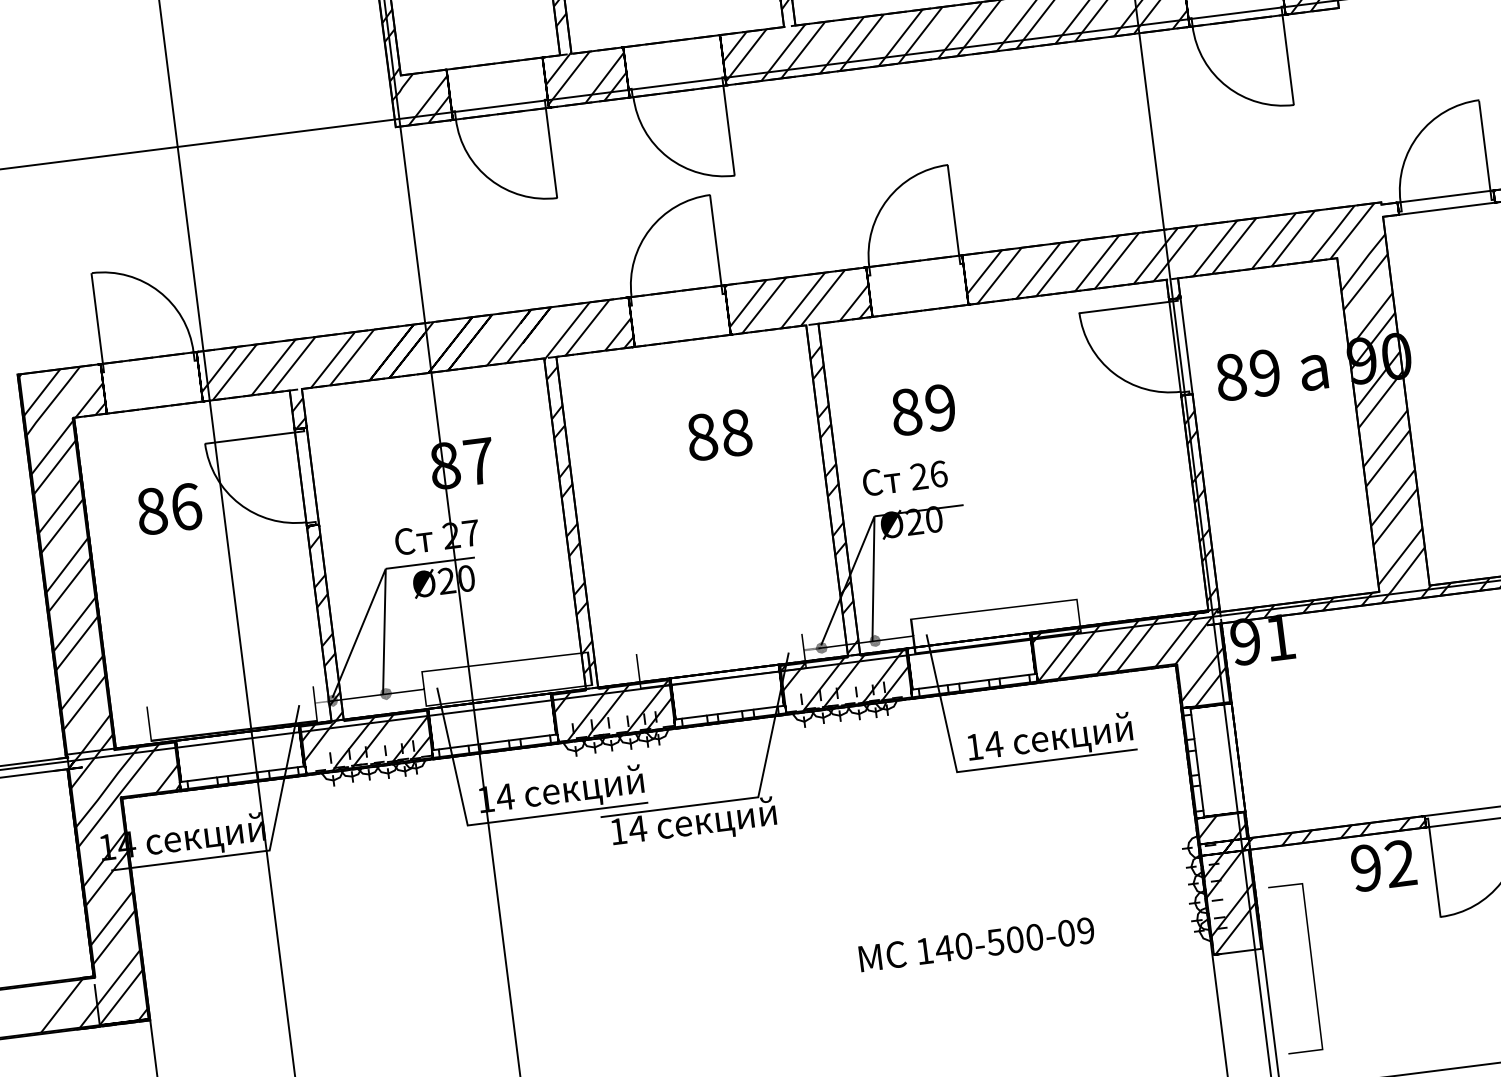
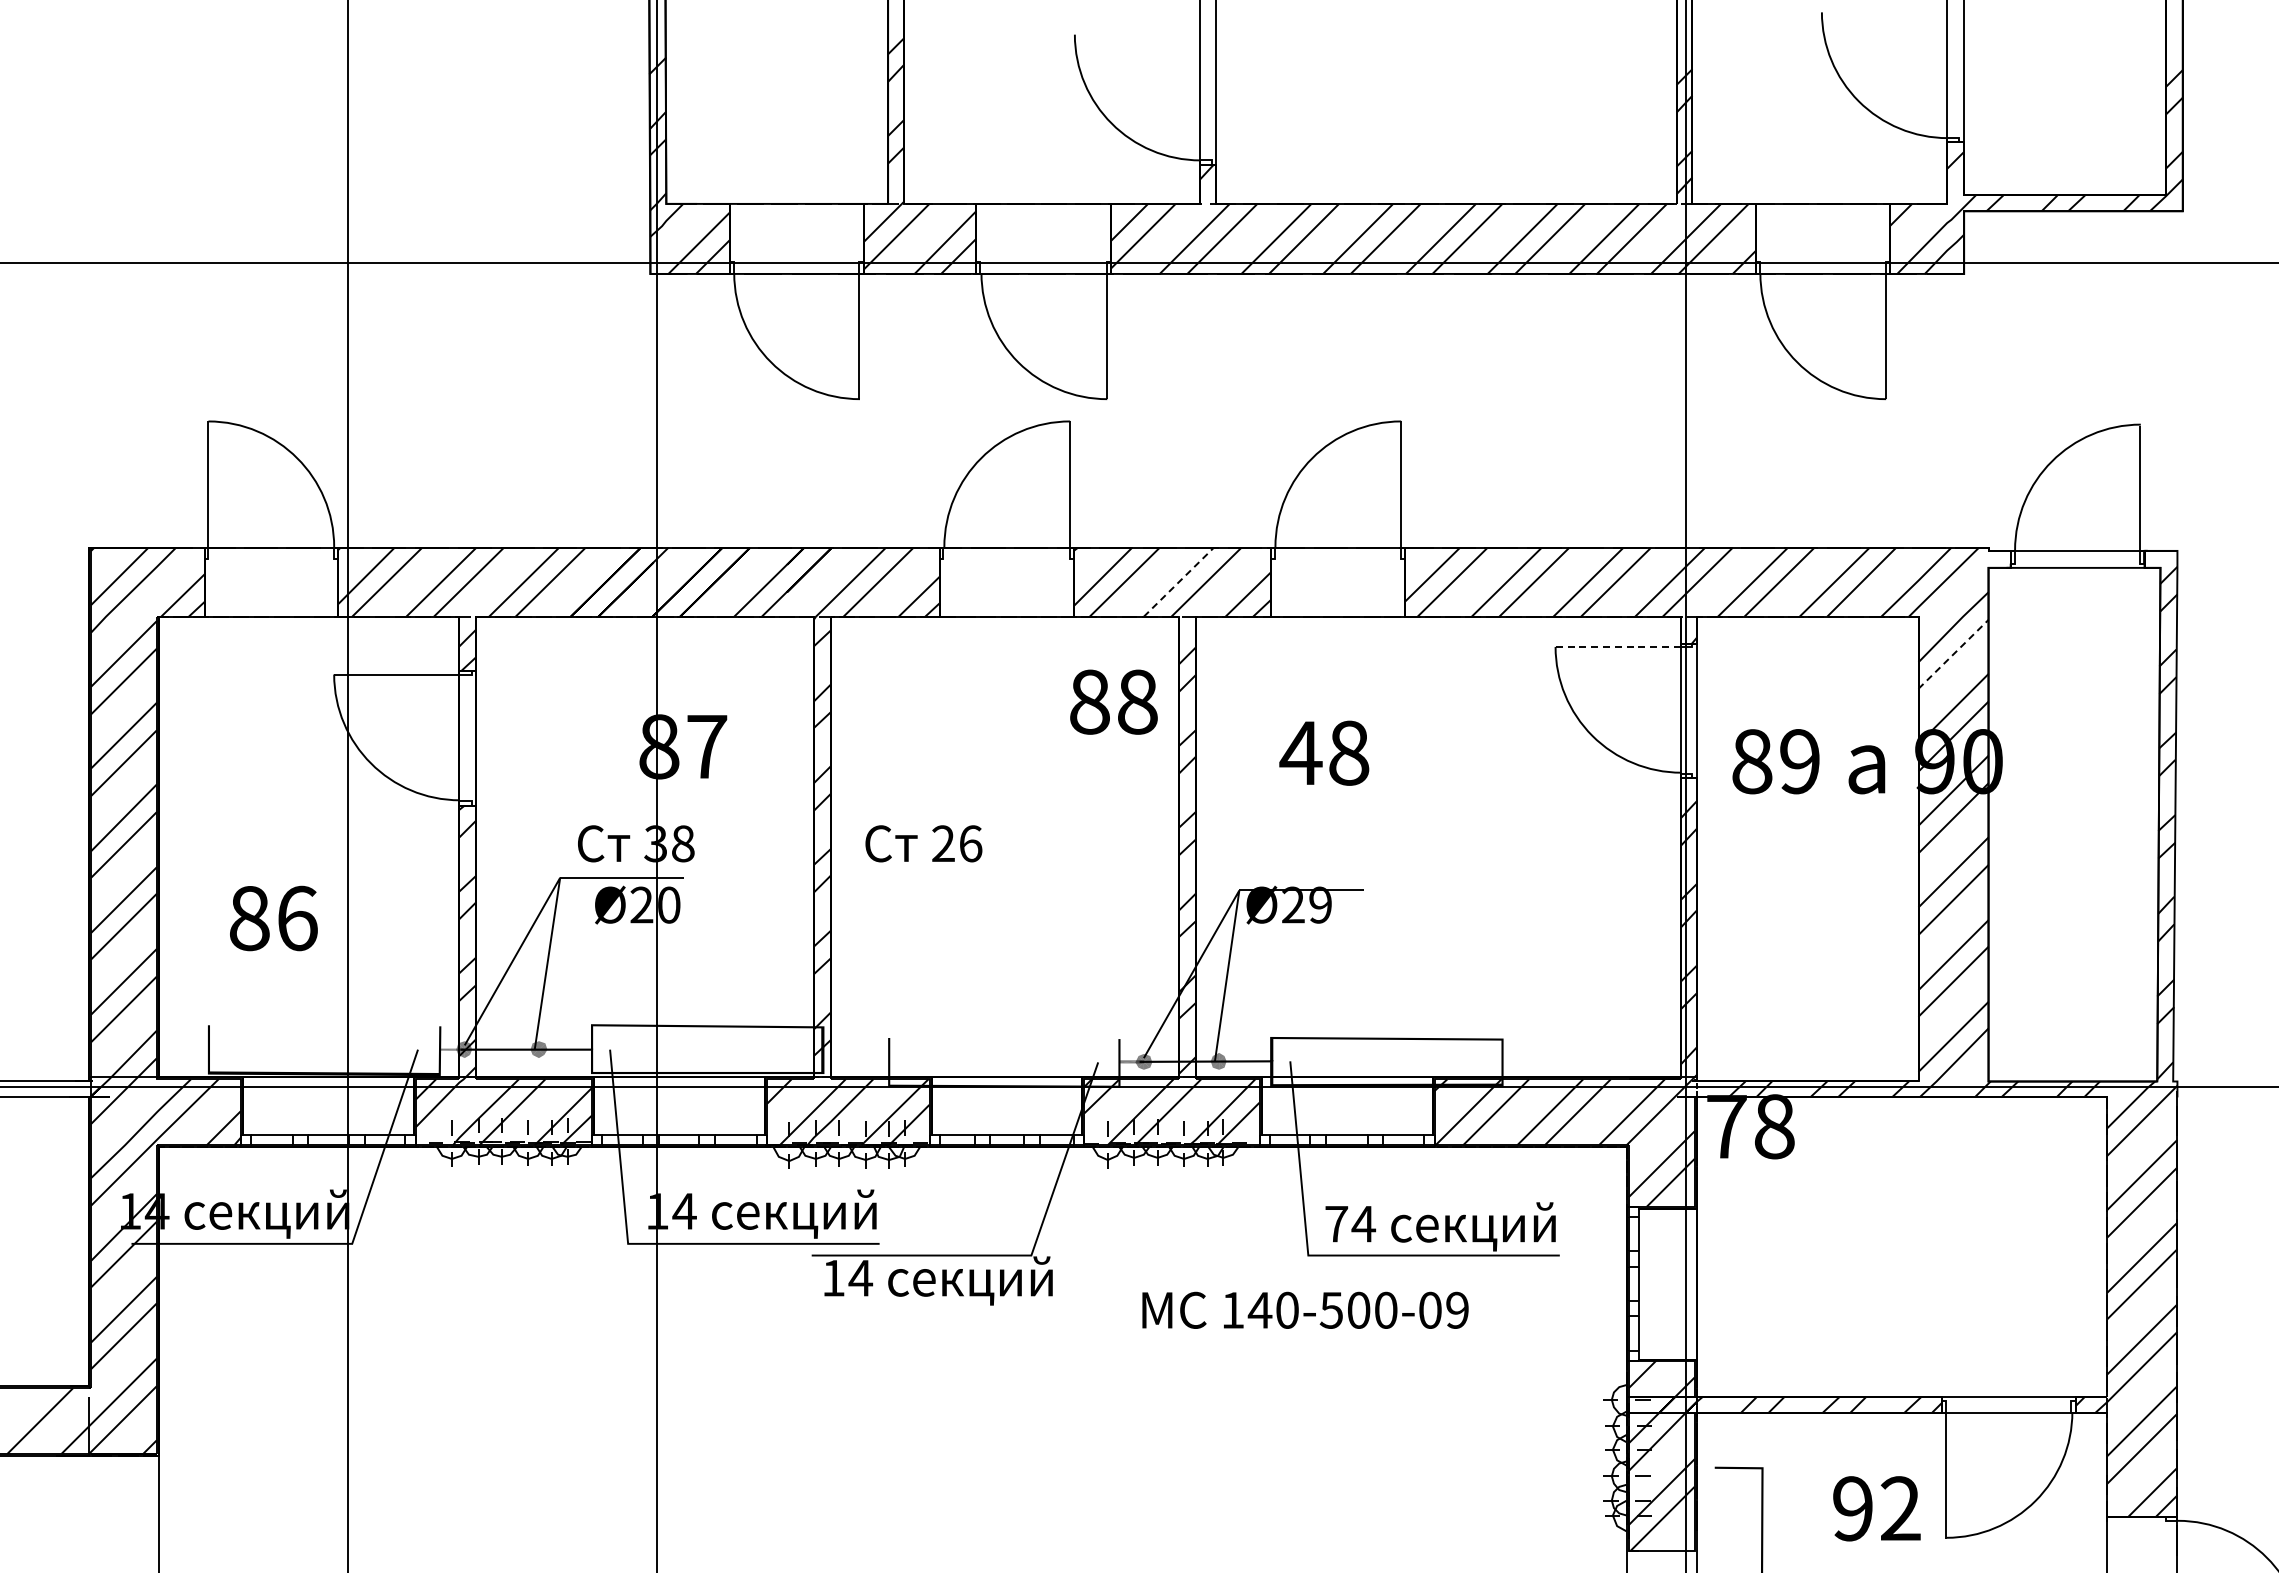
line: (1365, 282) -> (1953, 654), solid -> dashed
line: (803, 299) -> (1179, 581), solid -> dashed
line: (1123, 307) -> (1617, 647), solid -> dashed
text: (923, 409) -> (1324, 752), 89 -> 48
text: (719, 434) -> (1113, 701), moved
text: (904, 478) -> (923, 843), moved
text: (169, 509) -> (273, 918), moved
text: (934, 519) -> (1320, 904), Ø20 -> Ø29
text: (461, 534) -> (669, 843), 27 -> 38
text: (1262, 639) -> (1750, 1126), 91 -> 78
text: (974, 747) -> (1336, 1224), 14 -> 74
text: (1383, 865) -> (1876, 1508), moved
text: (976, 943) -> (1305, 1309), moved

